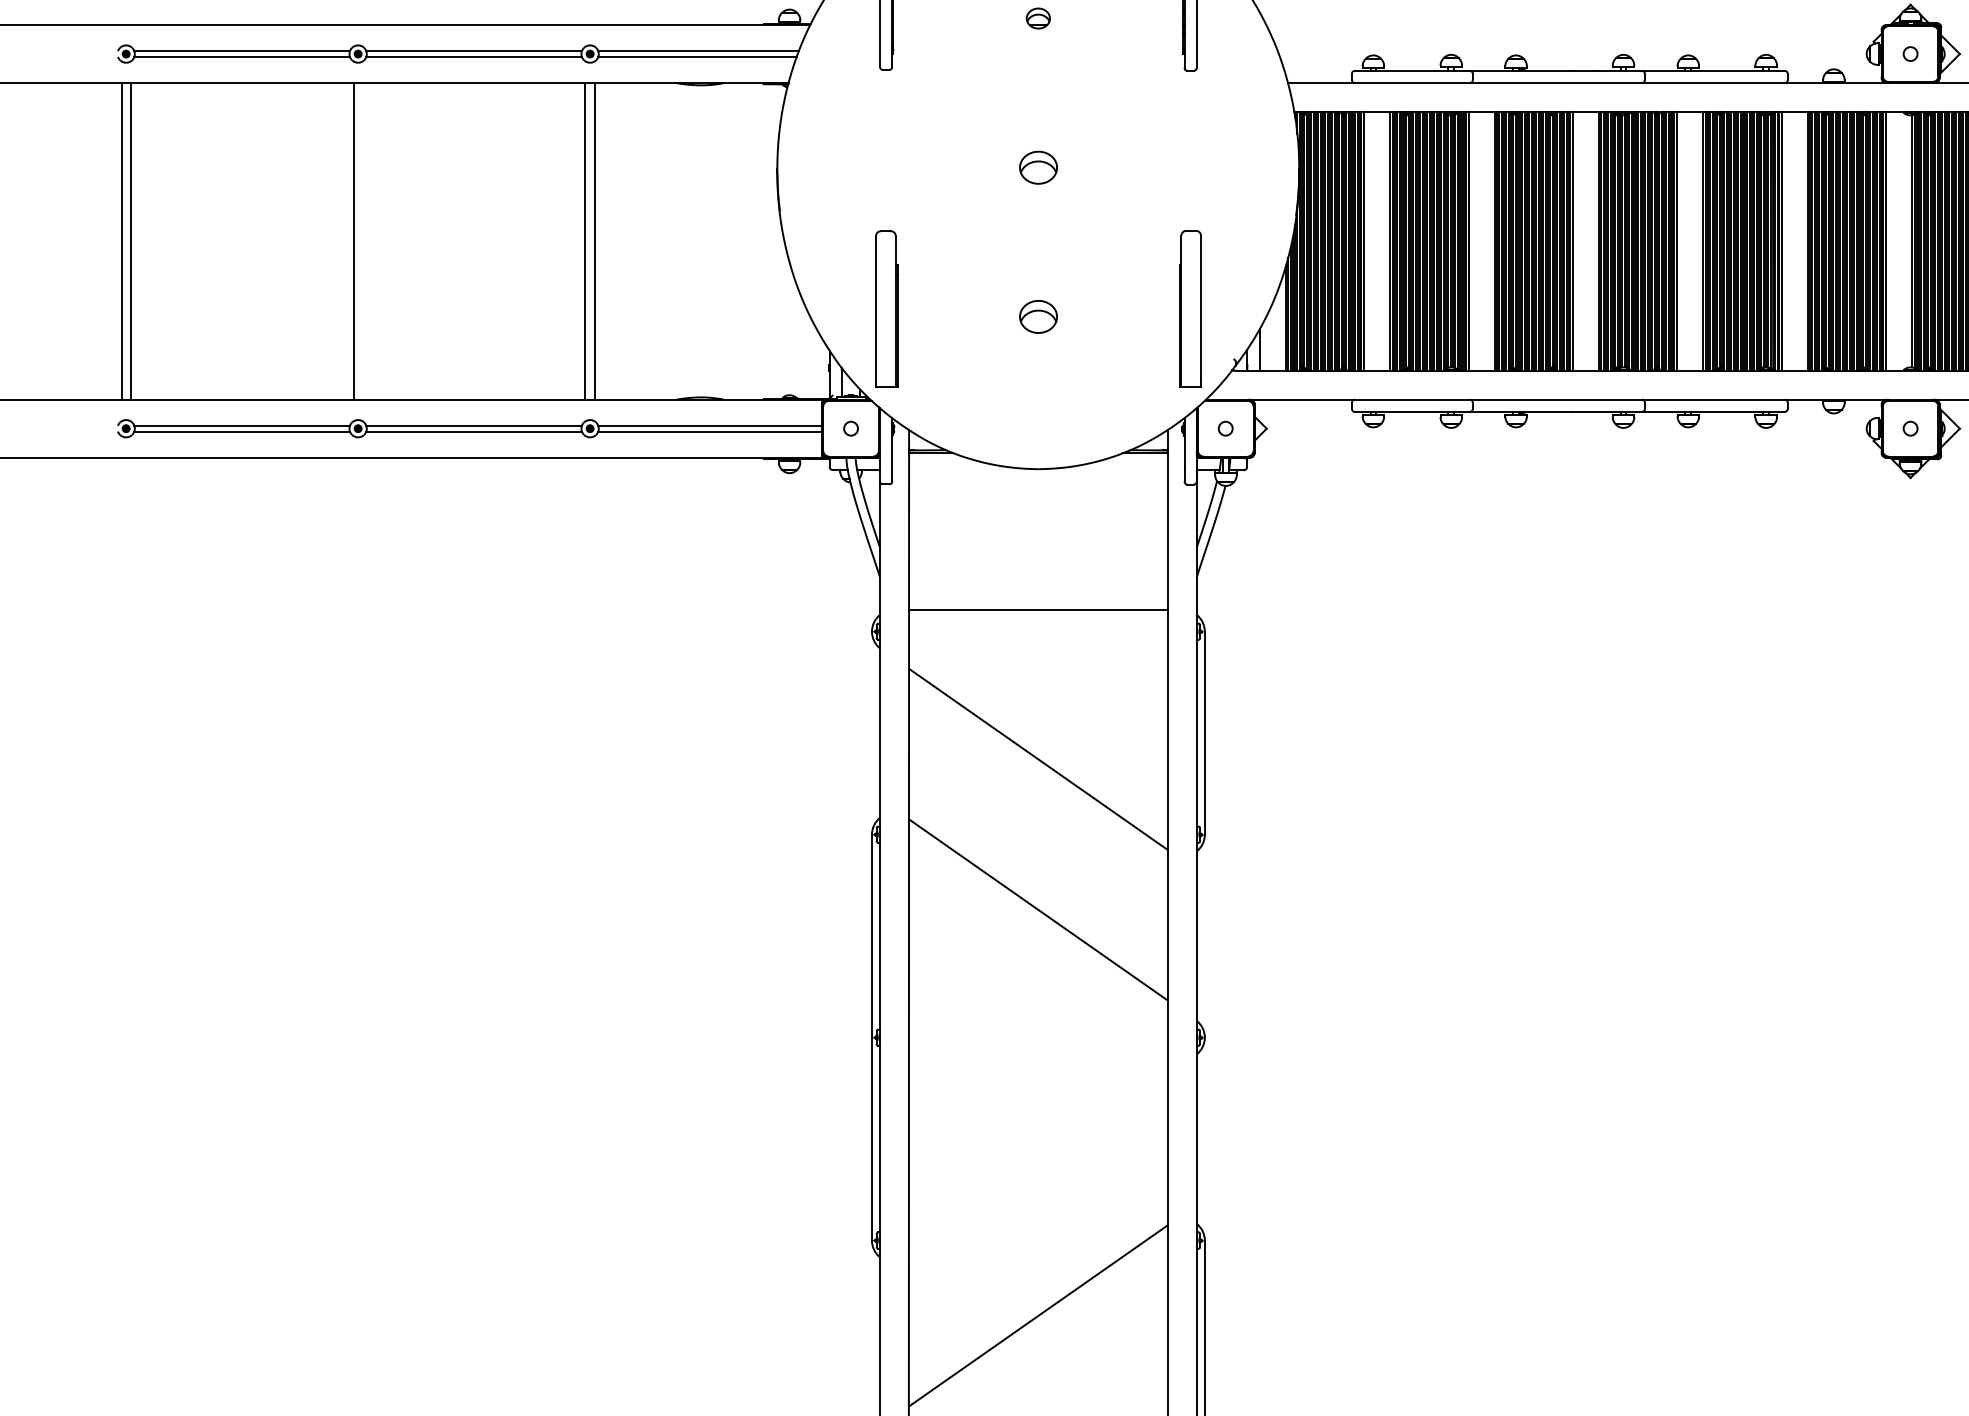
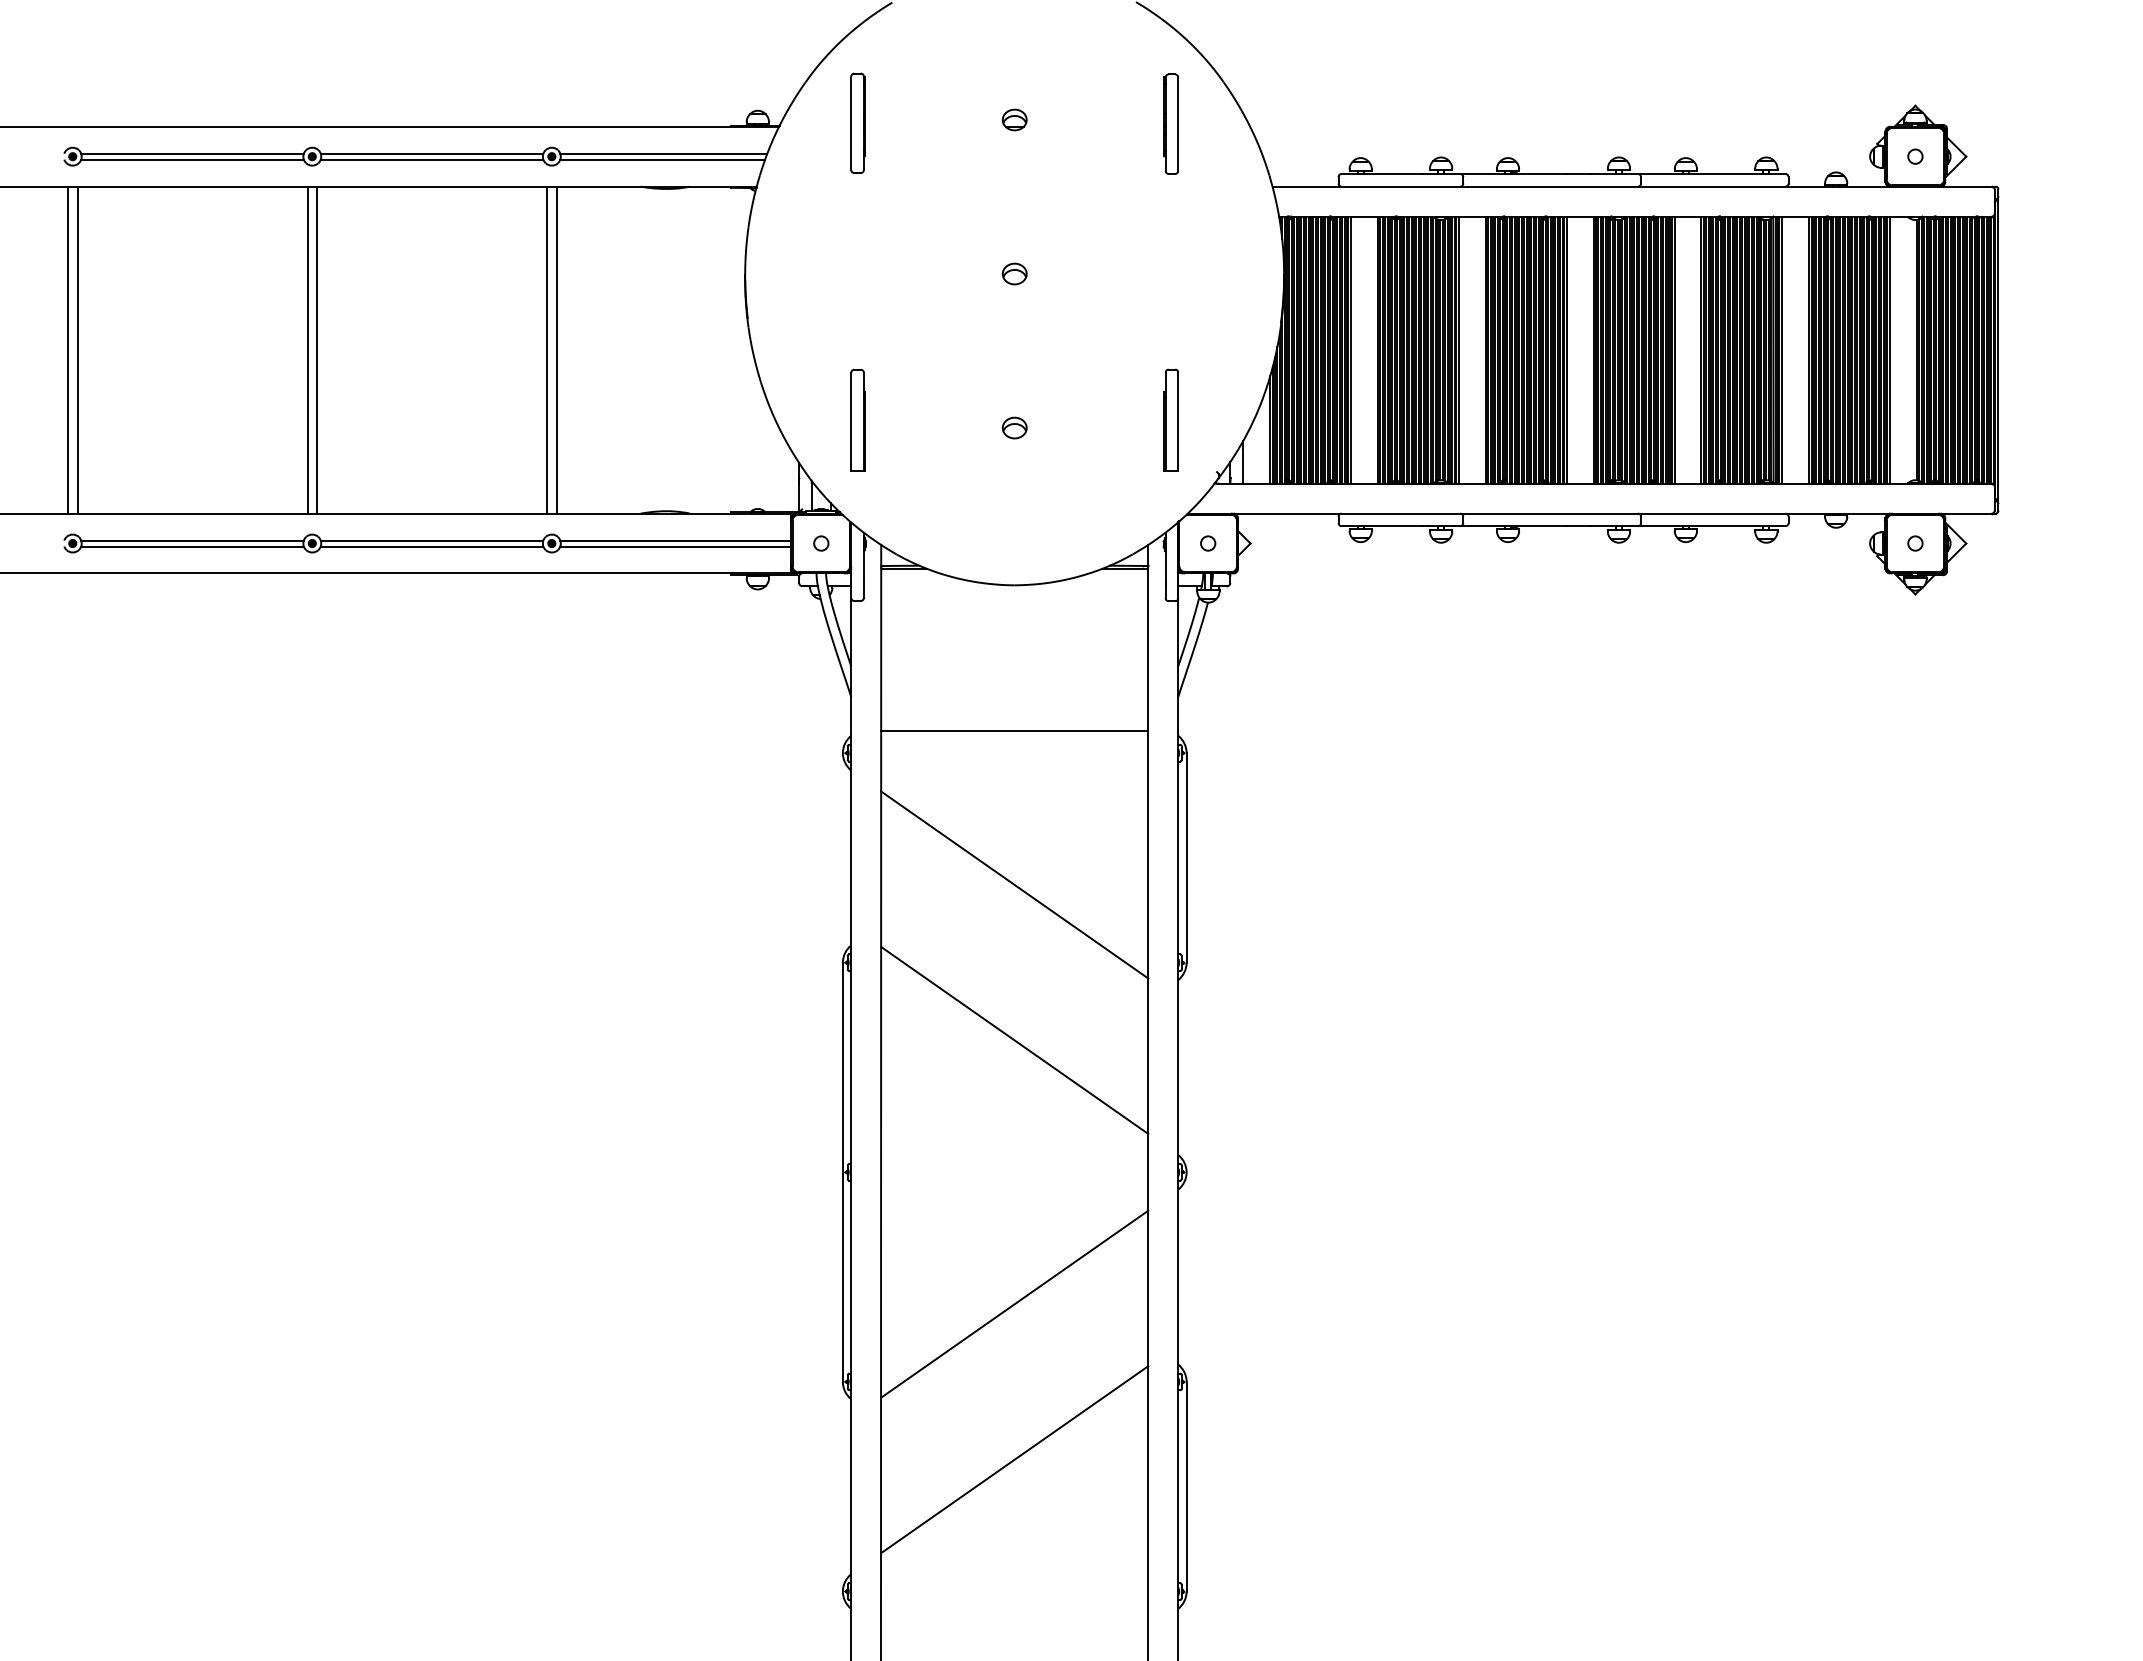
part: (1038, 167) -> (1014, 273), size x0.62
line: (363, 240) -> (317, 349), added
part: (886, 308) -> (857, 419), size x0.62
part: (1189, 308) -> (1170, 419), size x0.62
part: (1038, 316) -> (1014, 427), size x0.62
line: (1038, 1164) -> (1014, 1303), added

